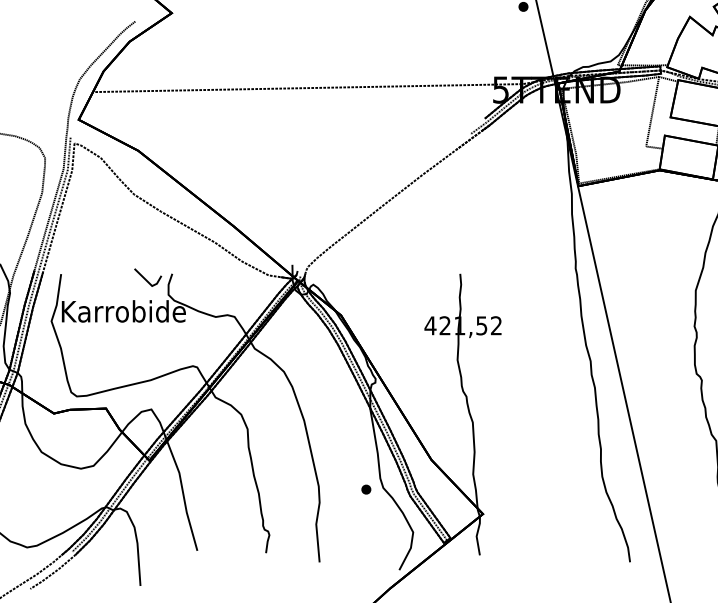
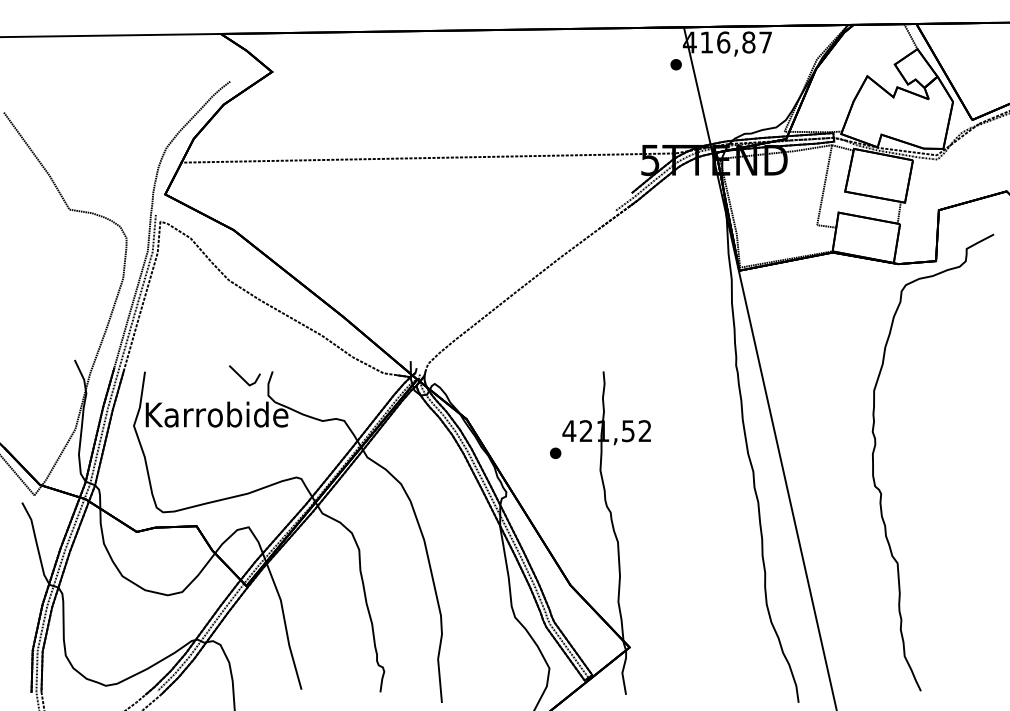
part: (366, 488) -> (555, 452), moved

